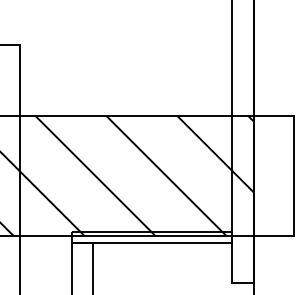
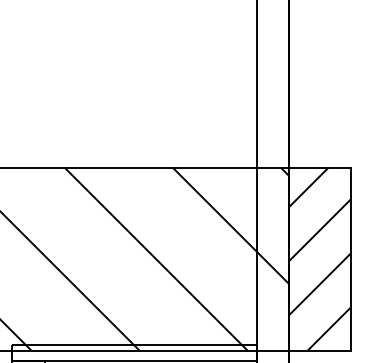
hatch: (273, 175) -> (319, 258), added

